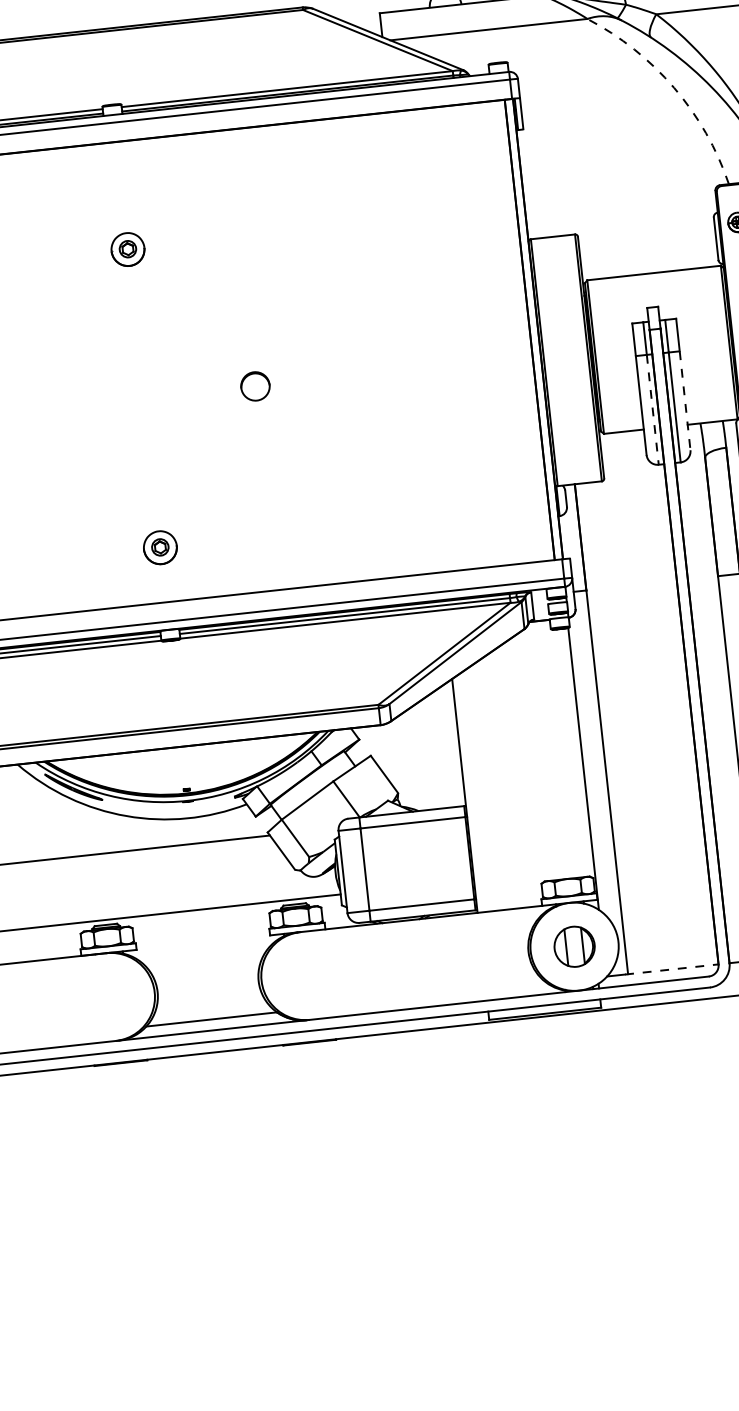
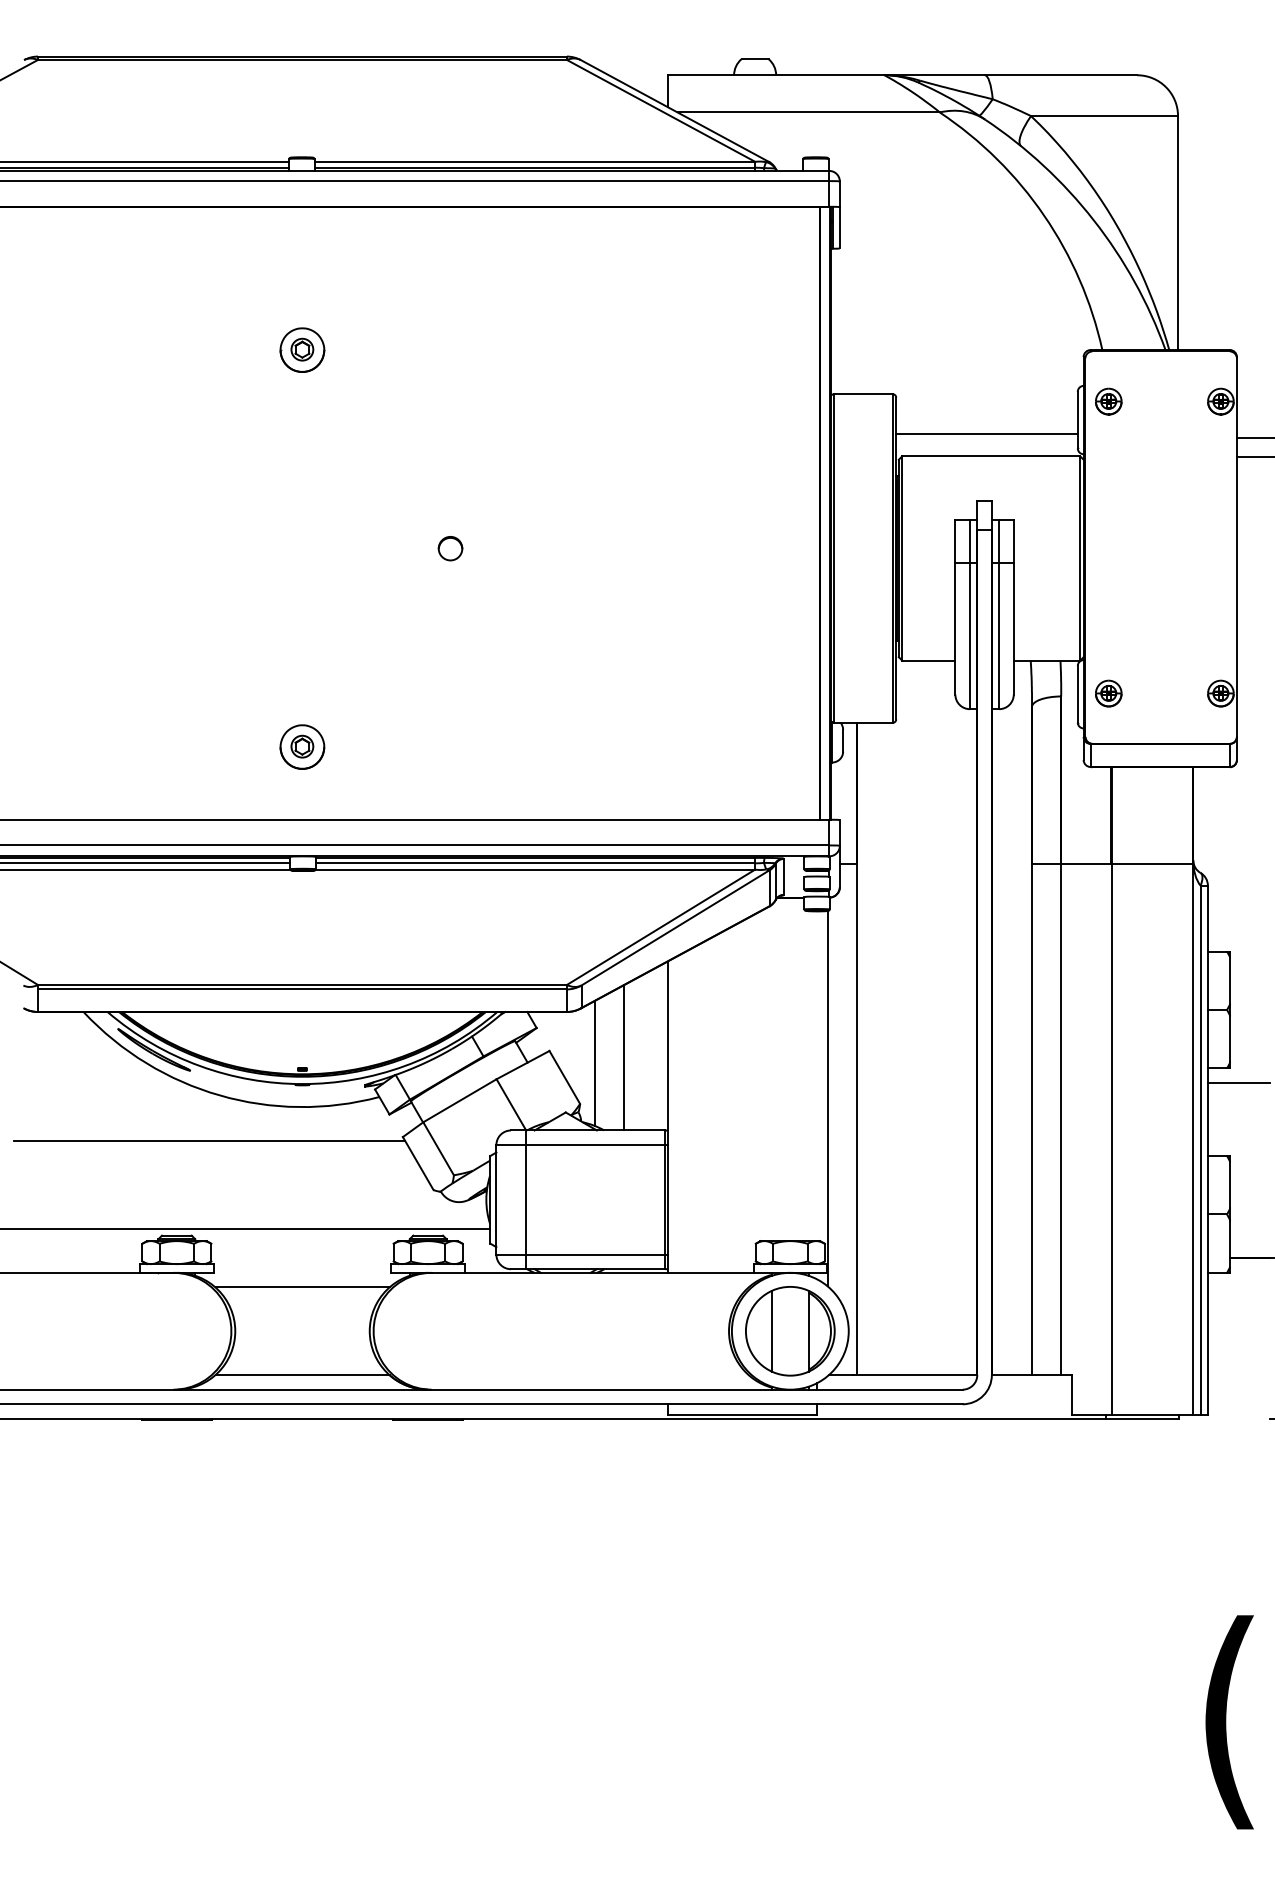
arc: (674, 87) -> (1044, 215), dashed -> solid
line: (648, 257) -> (986, 434), added
part: (255, 386) -> (450, 548), size x0.62
line: (684, 400) -> (1013, 628), dashed -> solid
line: (652, 410) -> (969, 636), dashed -> solid
line: (426, 754) -> (623, 1057), added
line: (405, 761) -> (594, 1063), added
part: (574, 946) -> (790, 1331), size x1.67
line: (204, 953) -> (302, 1287), added
line: (672, 969) -> (915, 1375), dashed -> solid

